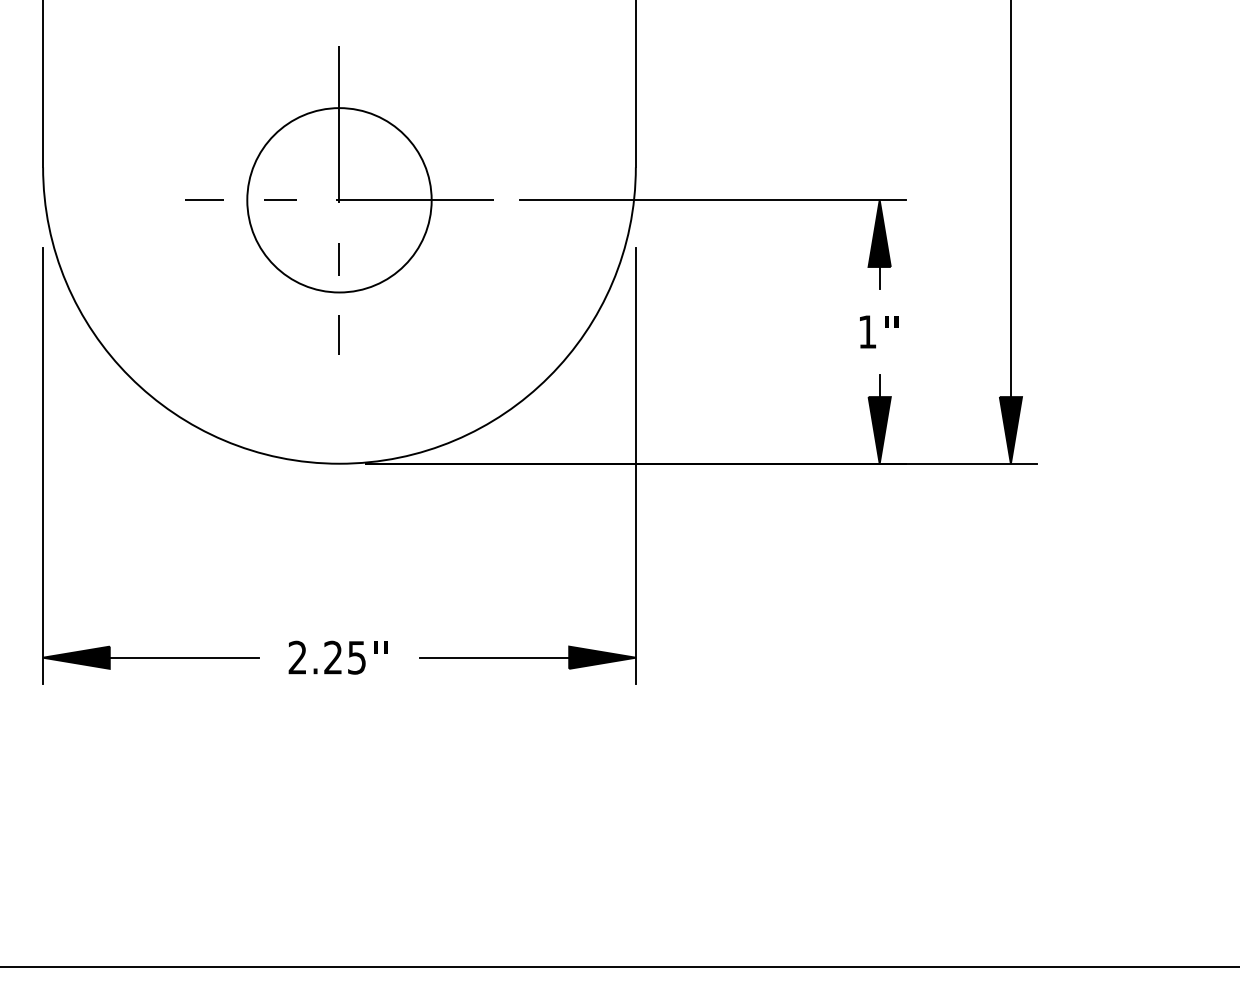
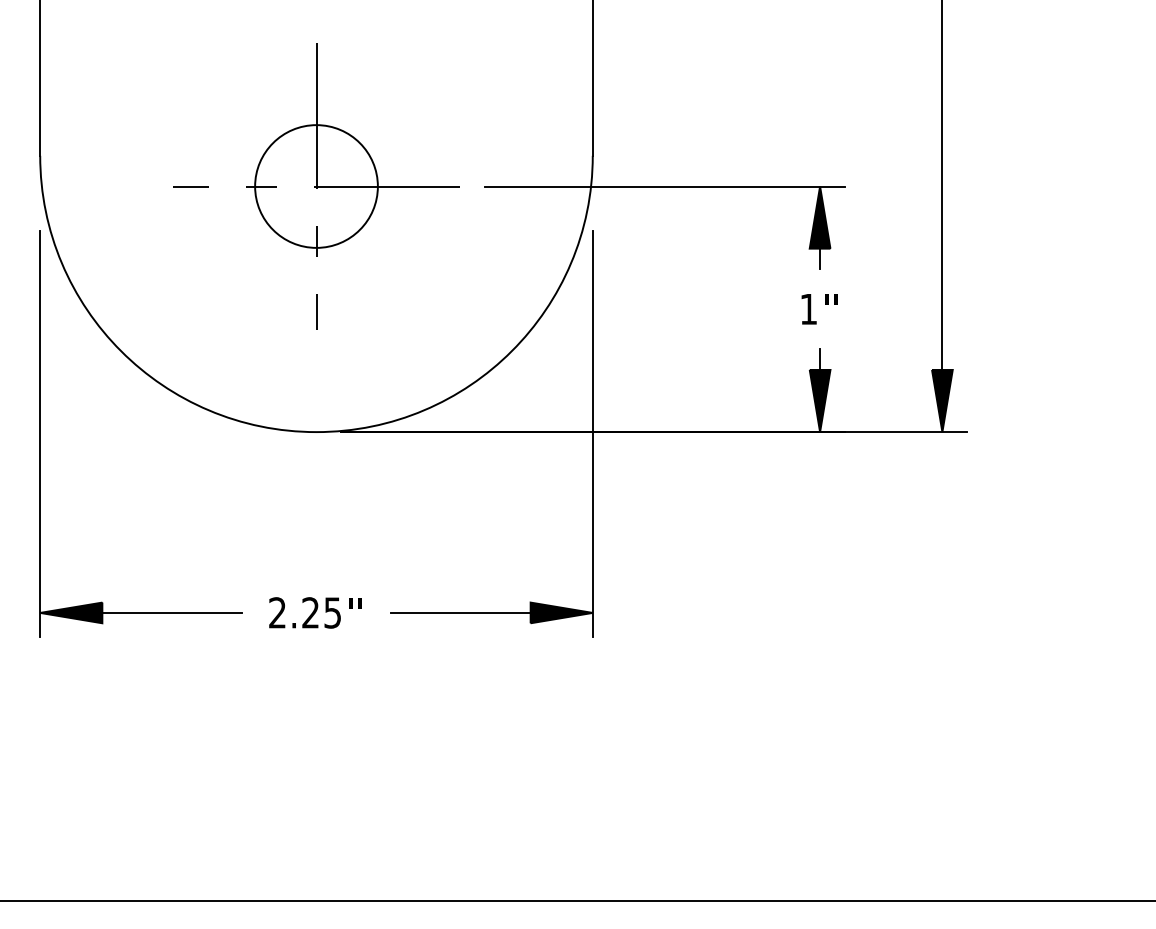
circle: (339, 200) -> (316, 186), size x0.71

